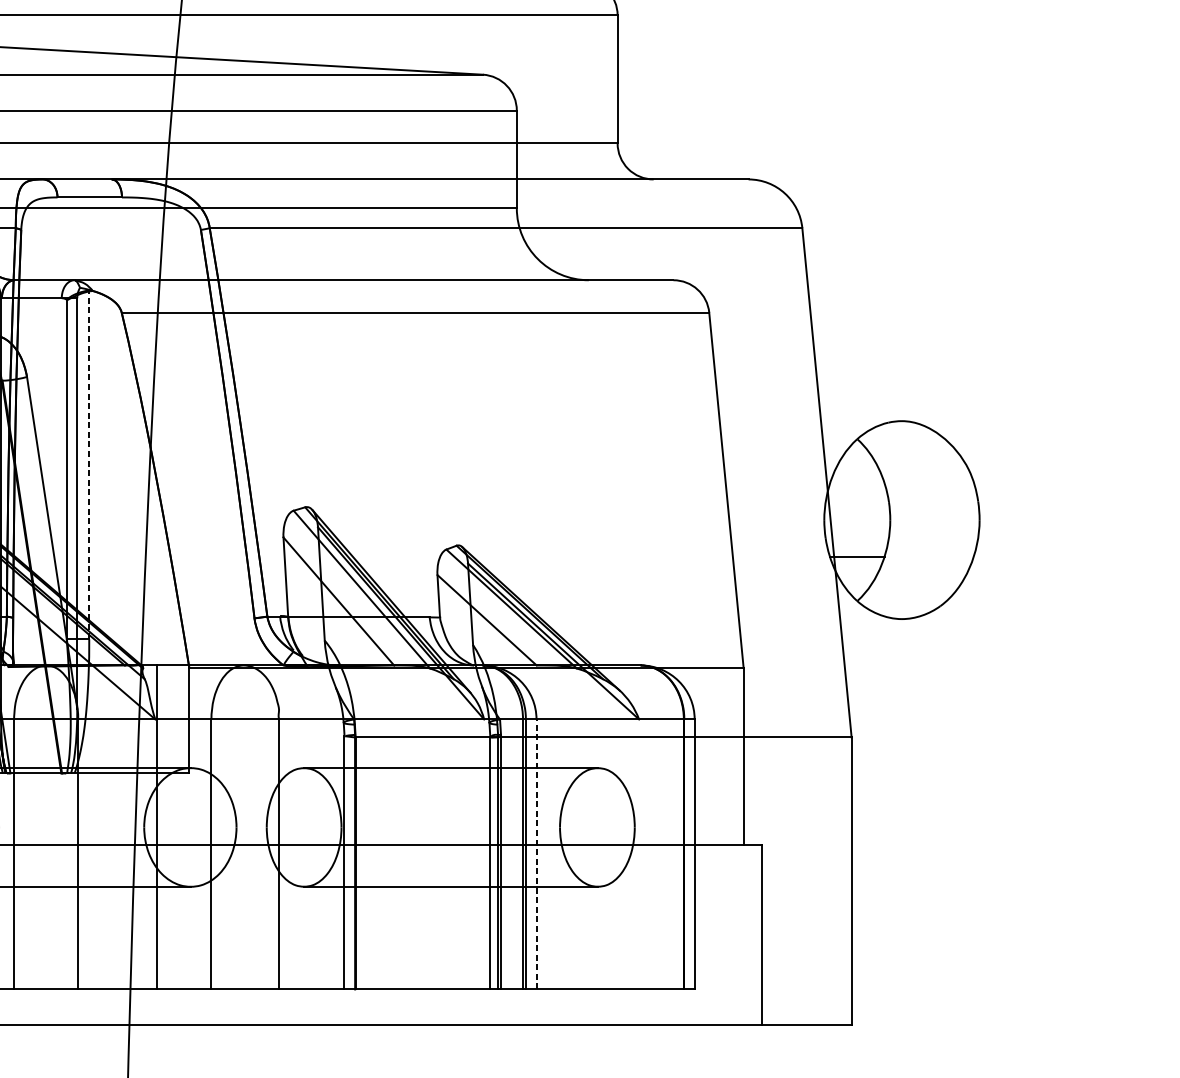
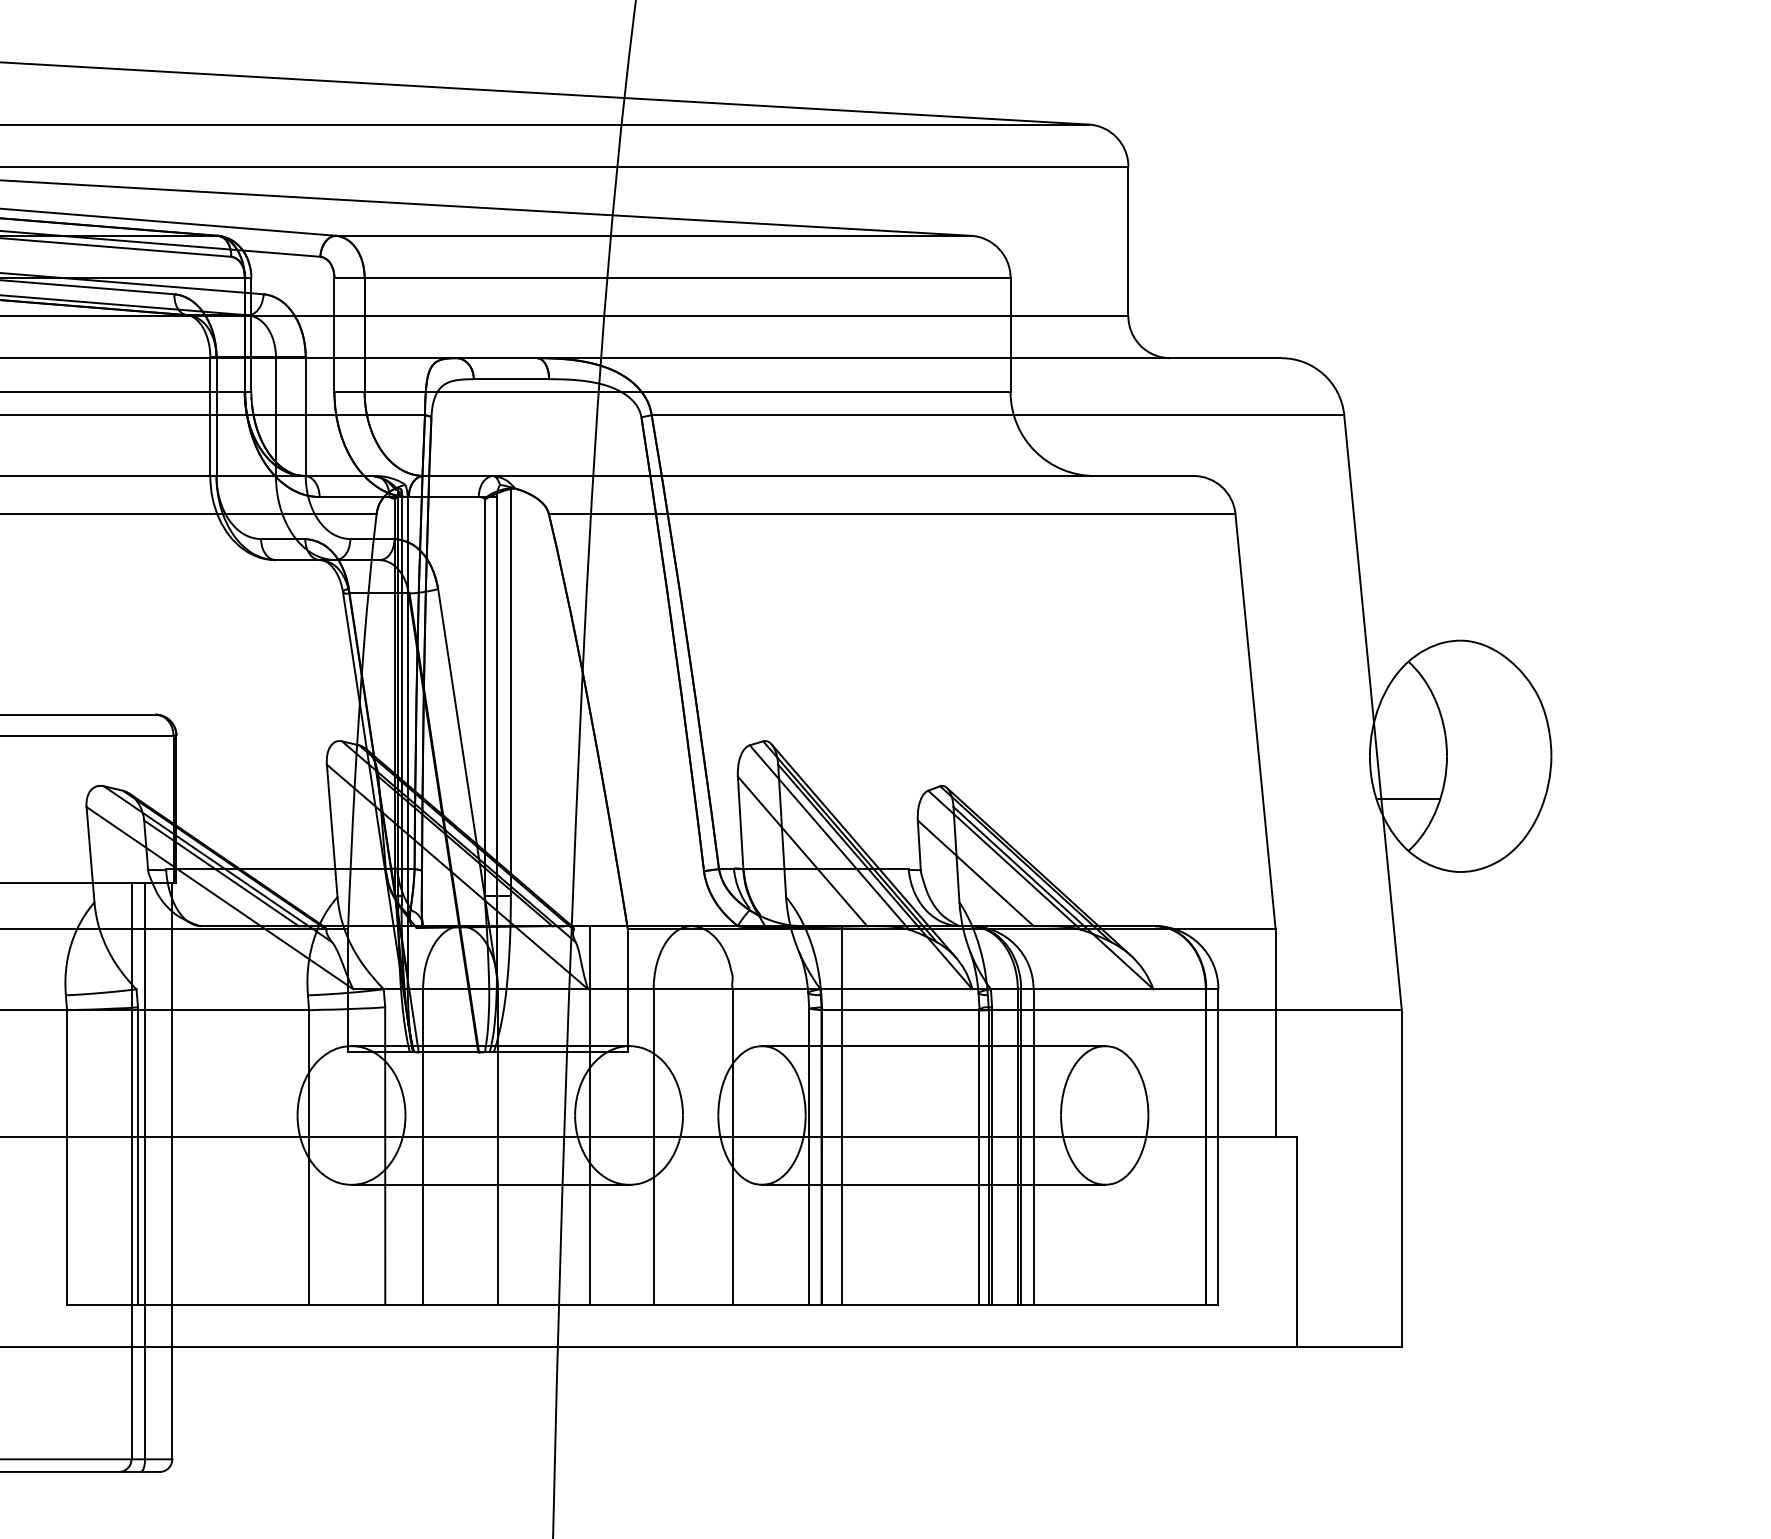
line: (88, 464) -> (510, 691), dashed -> solid
line: (373, 827) -> (842, 1115), added
line: (536, 854) -> (1033, 1147), dashed -> solid

